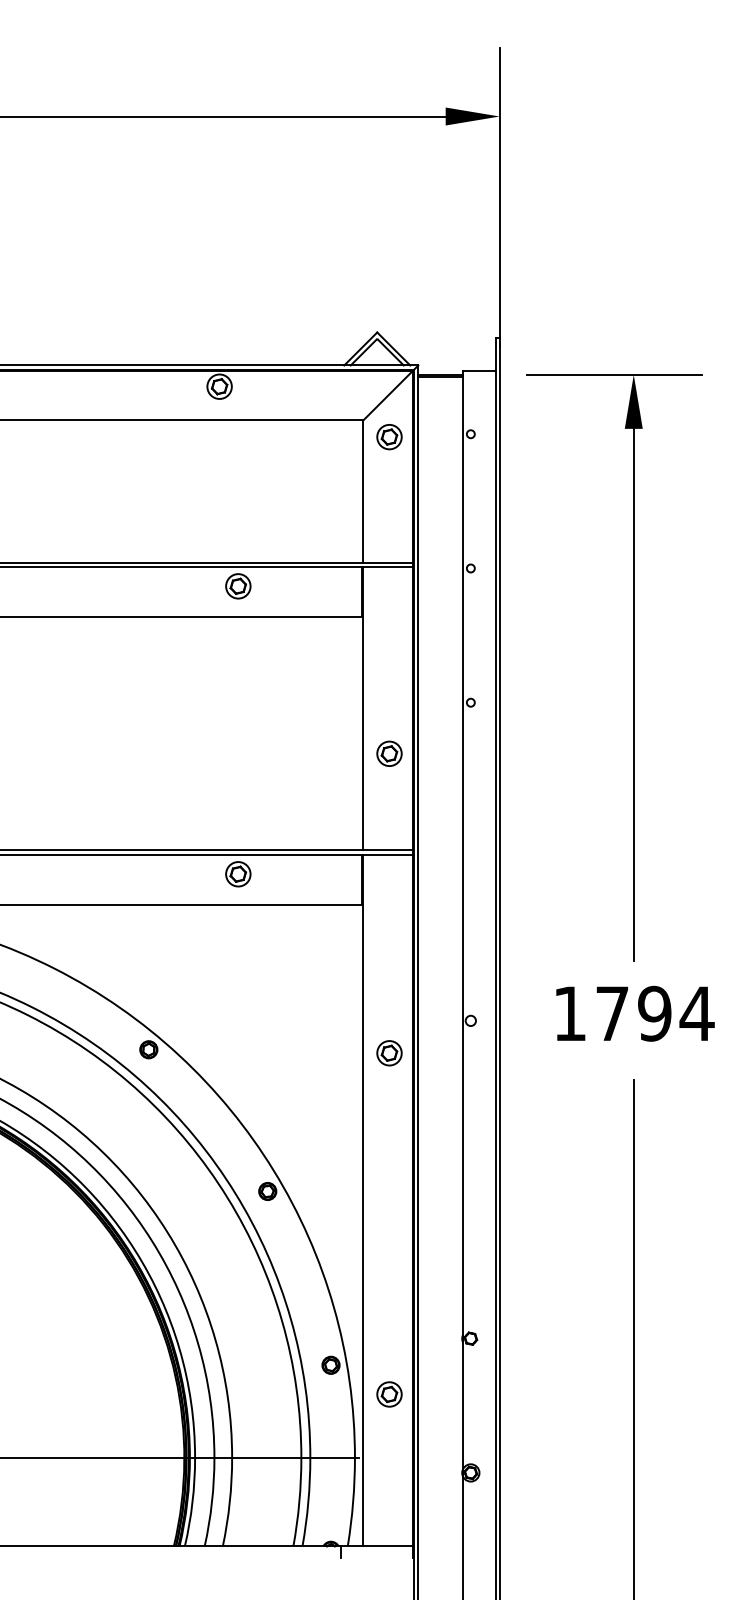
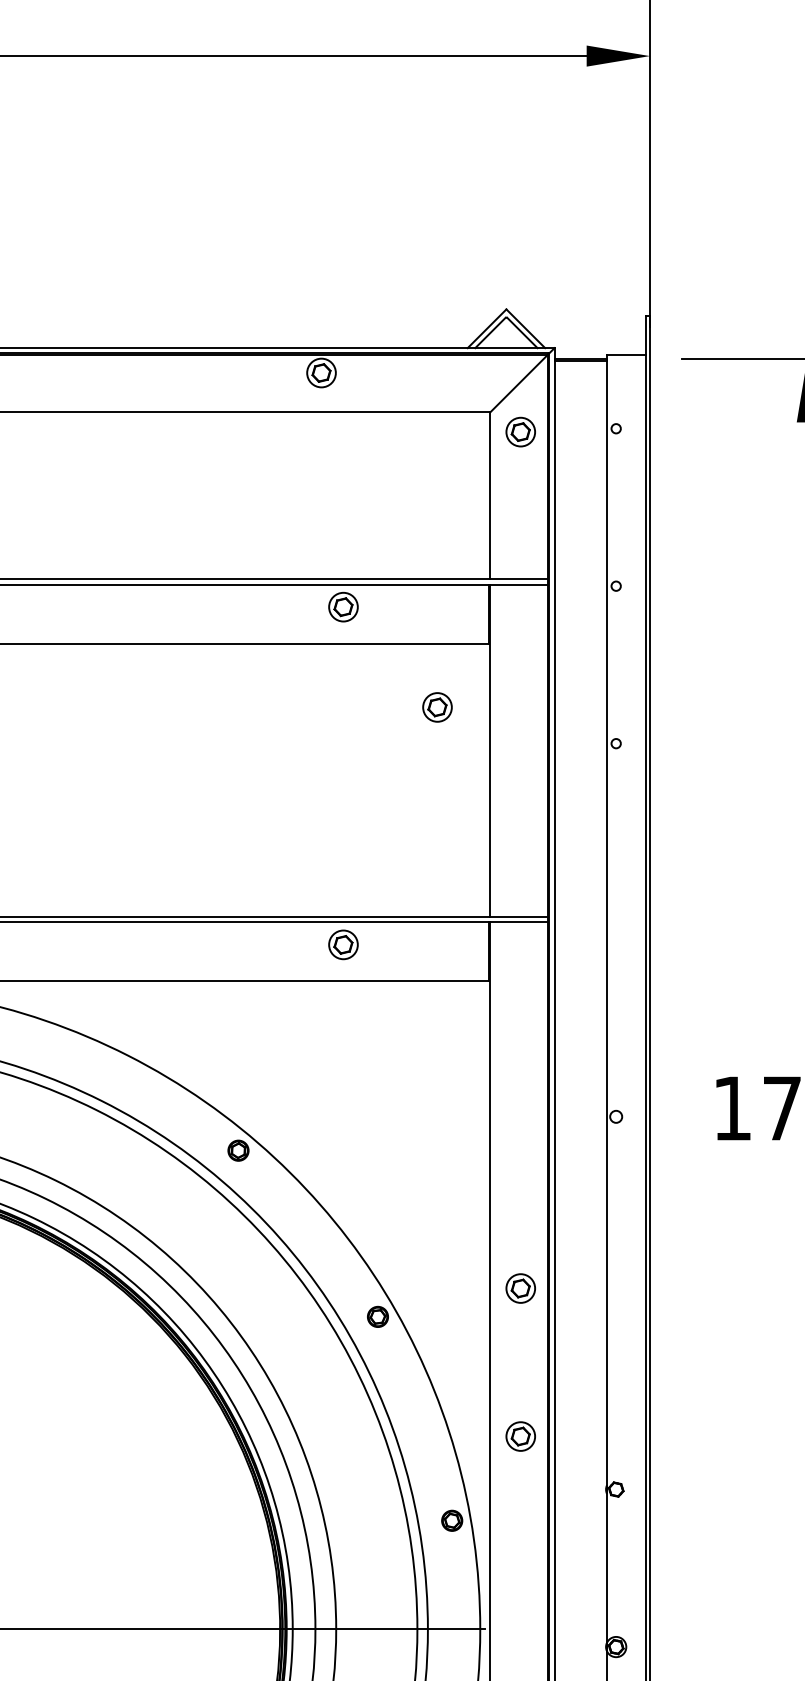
part: (389, 753) -> (437, 707), moved
part: (389, 1053) -> (520, 1288), moved
part: (389, 1394) -> (520, 1436), moved

